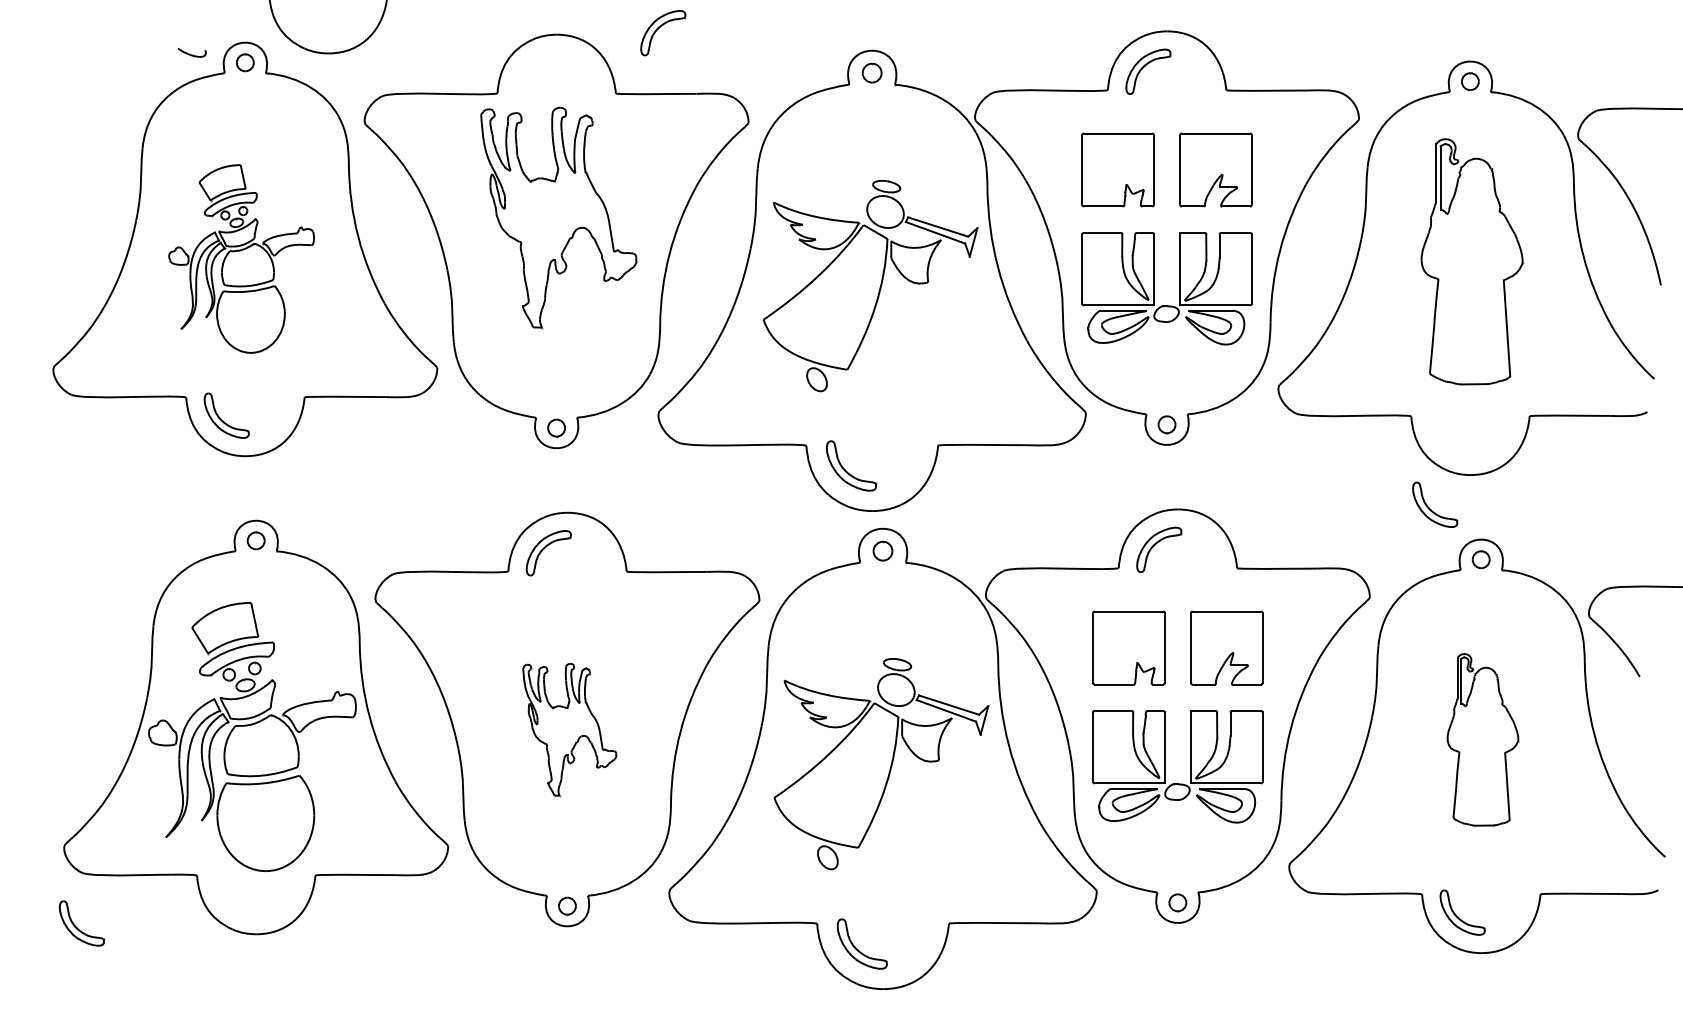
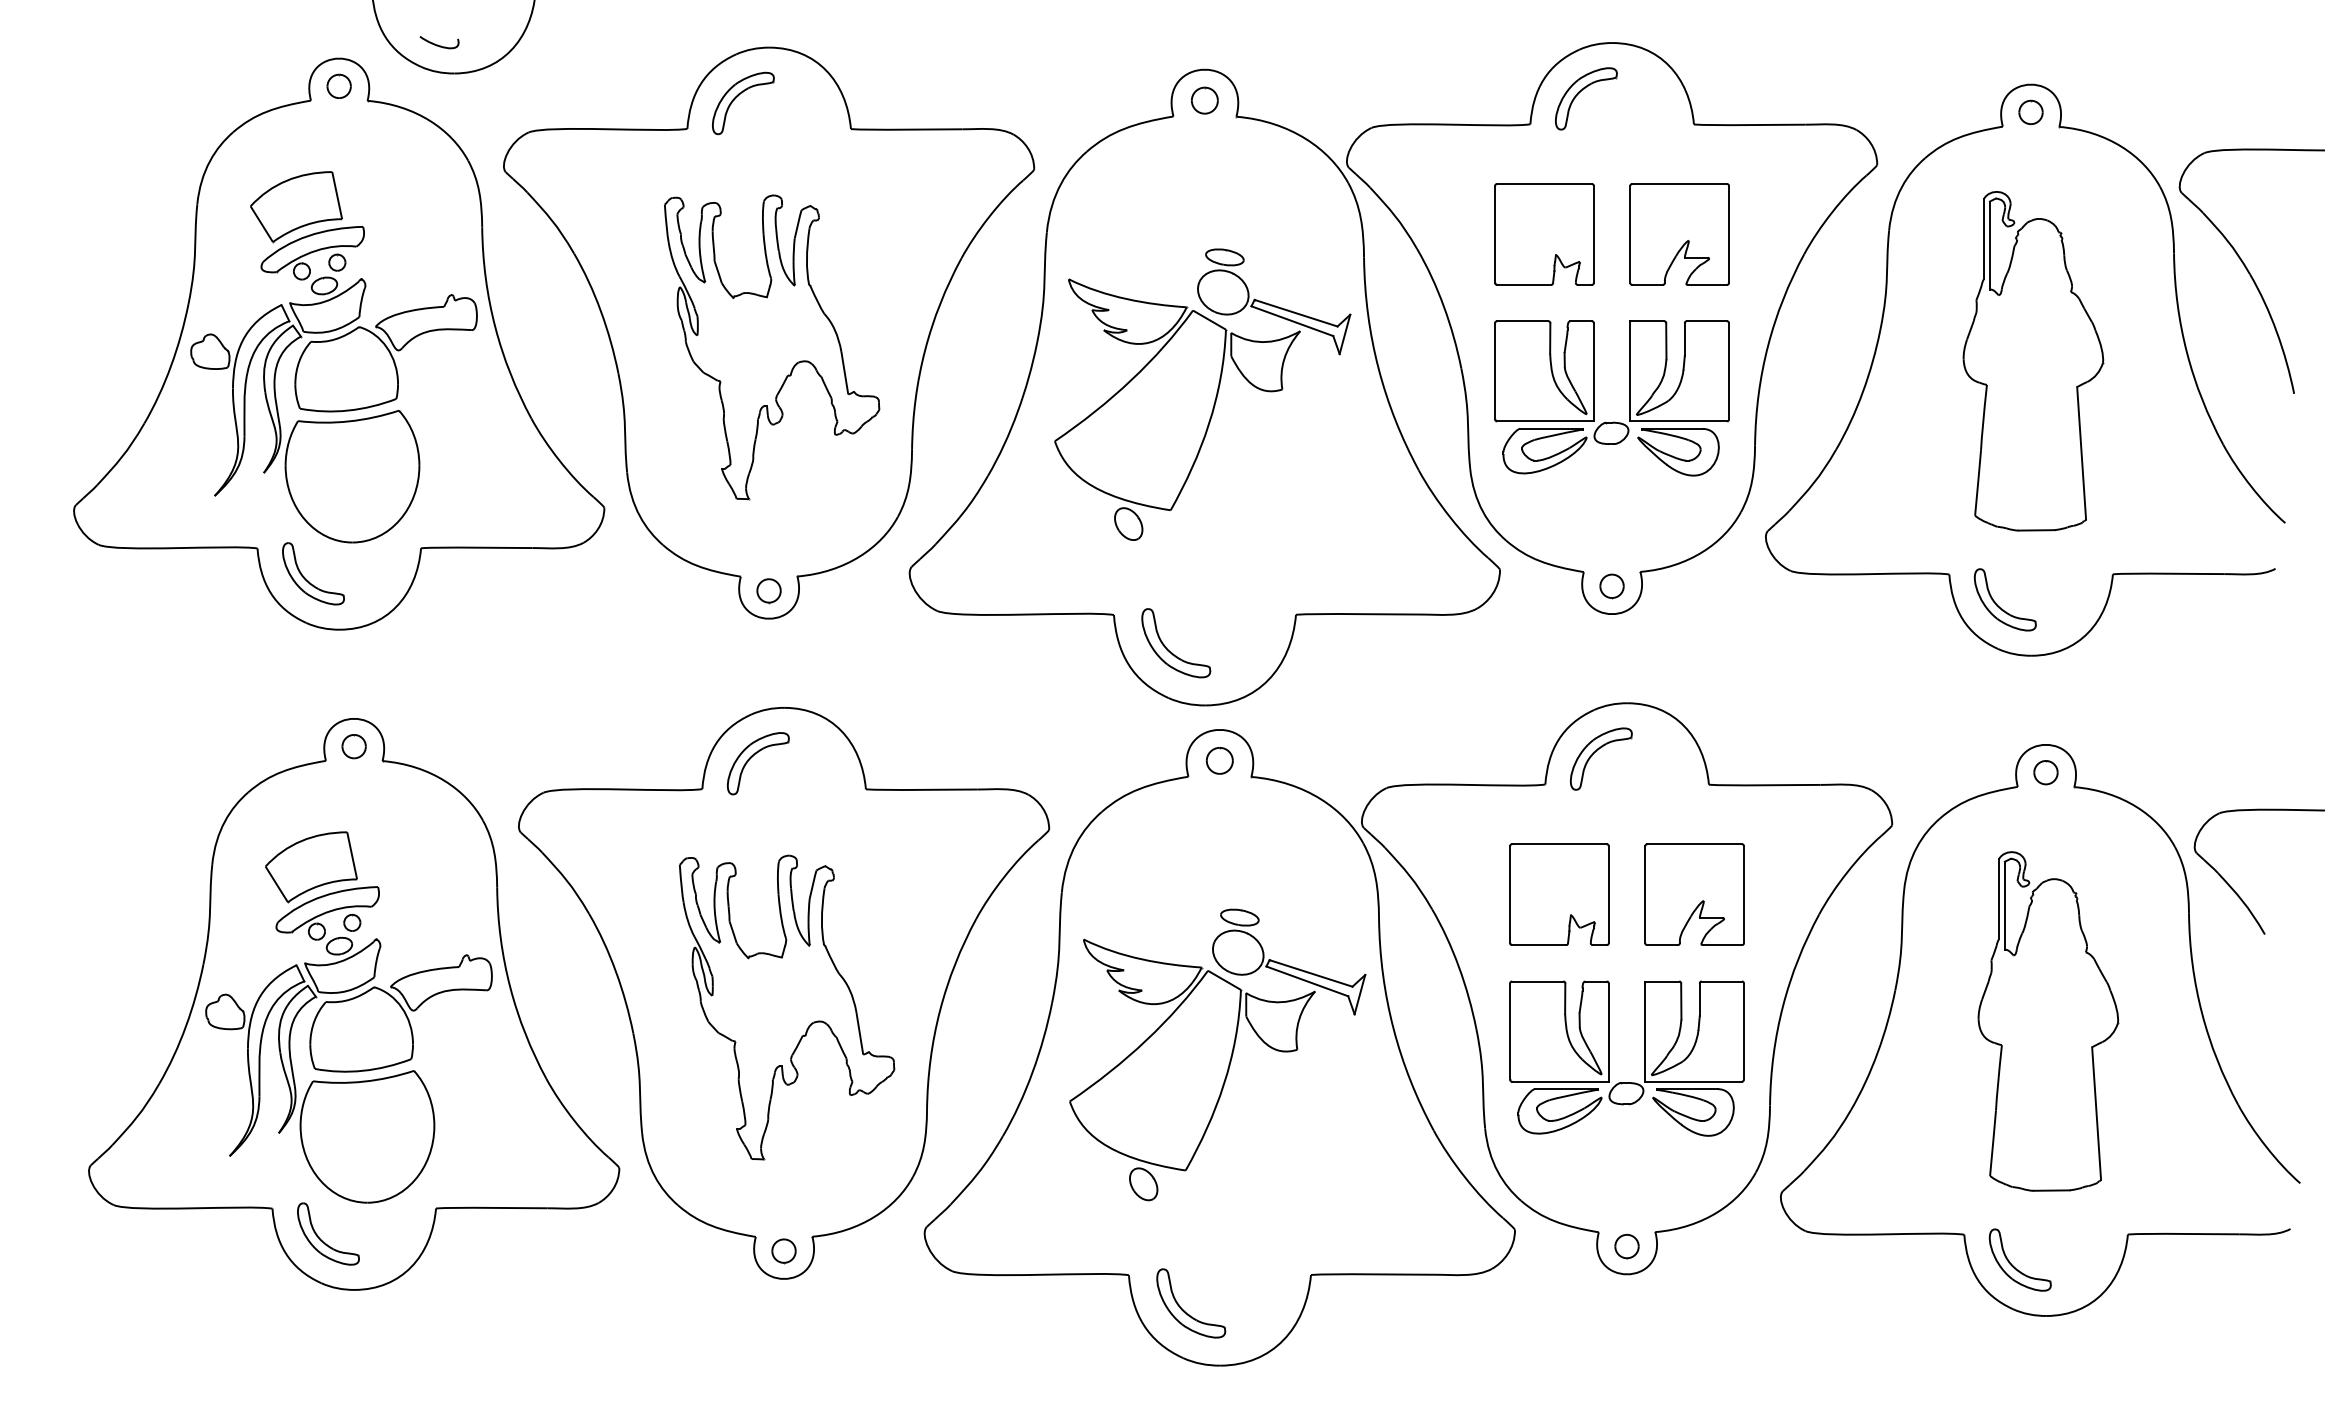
part: (659, 28) -> (737, 97), moved
curve: (191, 54) -> (438, 44), moved
part: (559, 217) -> (772, 347), moved
part: (241, 259) -> (333, 357), size x1.43
part: (1430, 508) -> (1998, 605), moved
part: (569, 729) -> (787, 1007), size x1.67
part: (1483, 739) -> (2048, 1021), size x1.43
part: (76, 927) -> (321, 1239), moved

